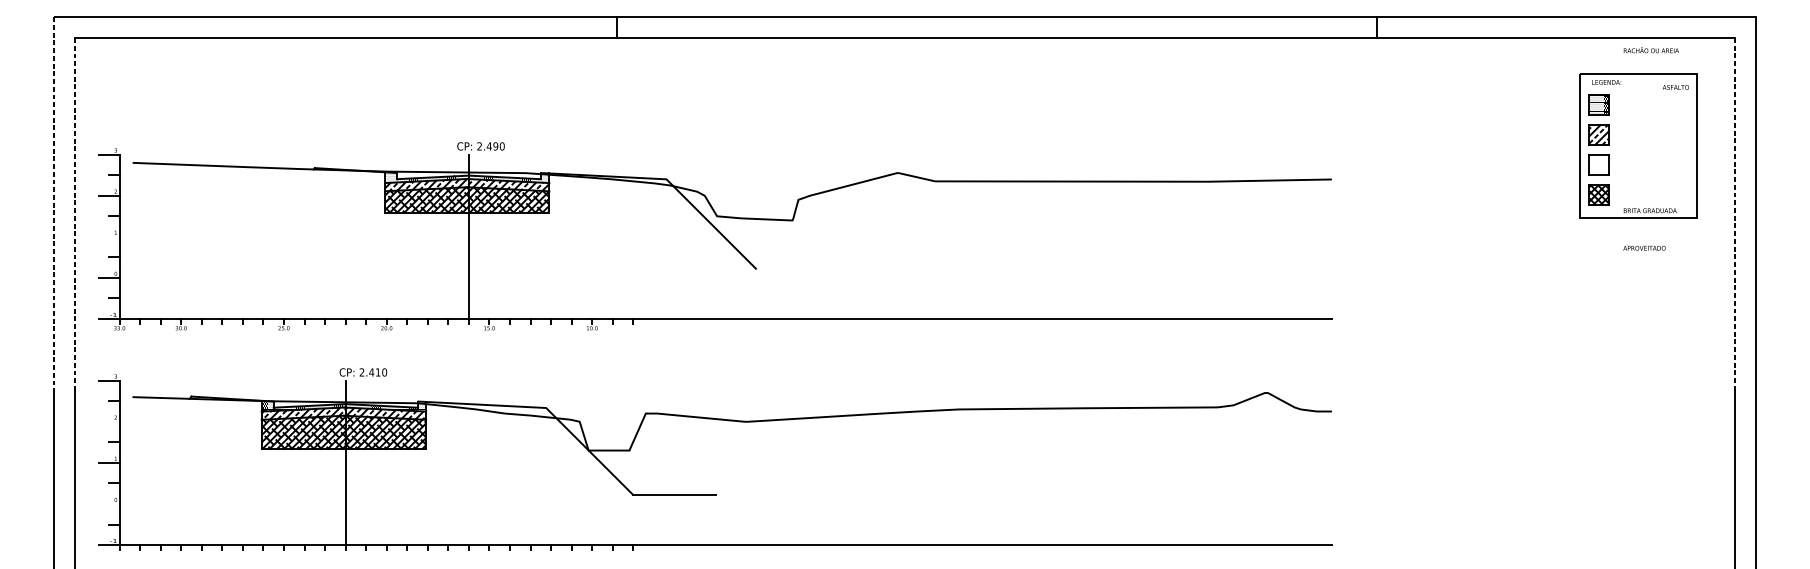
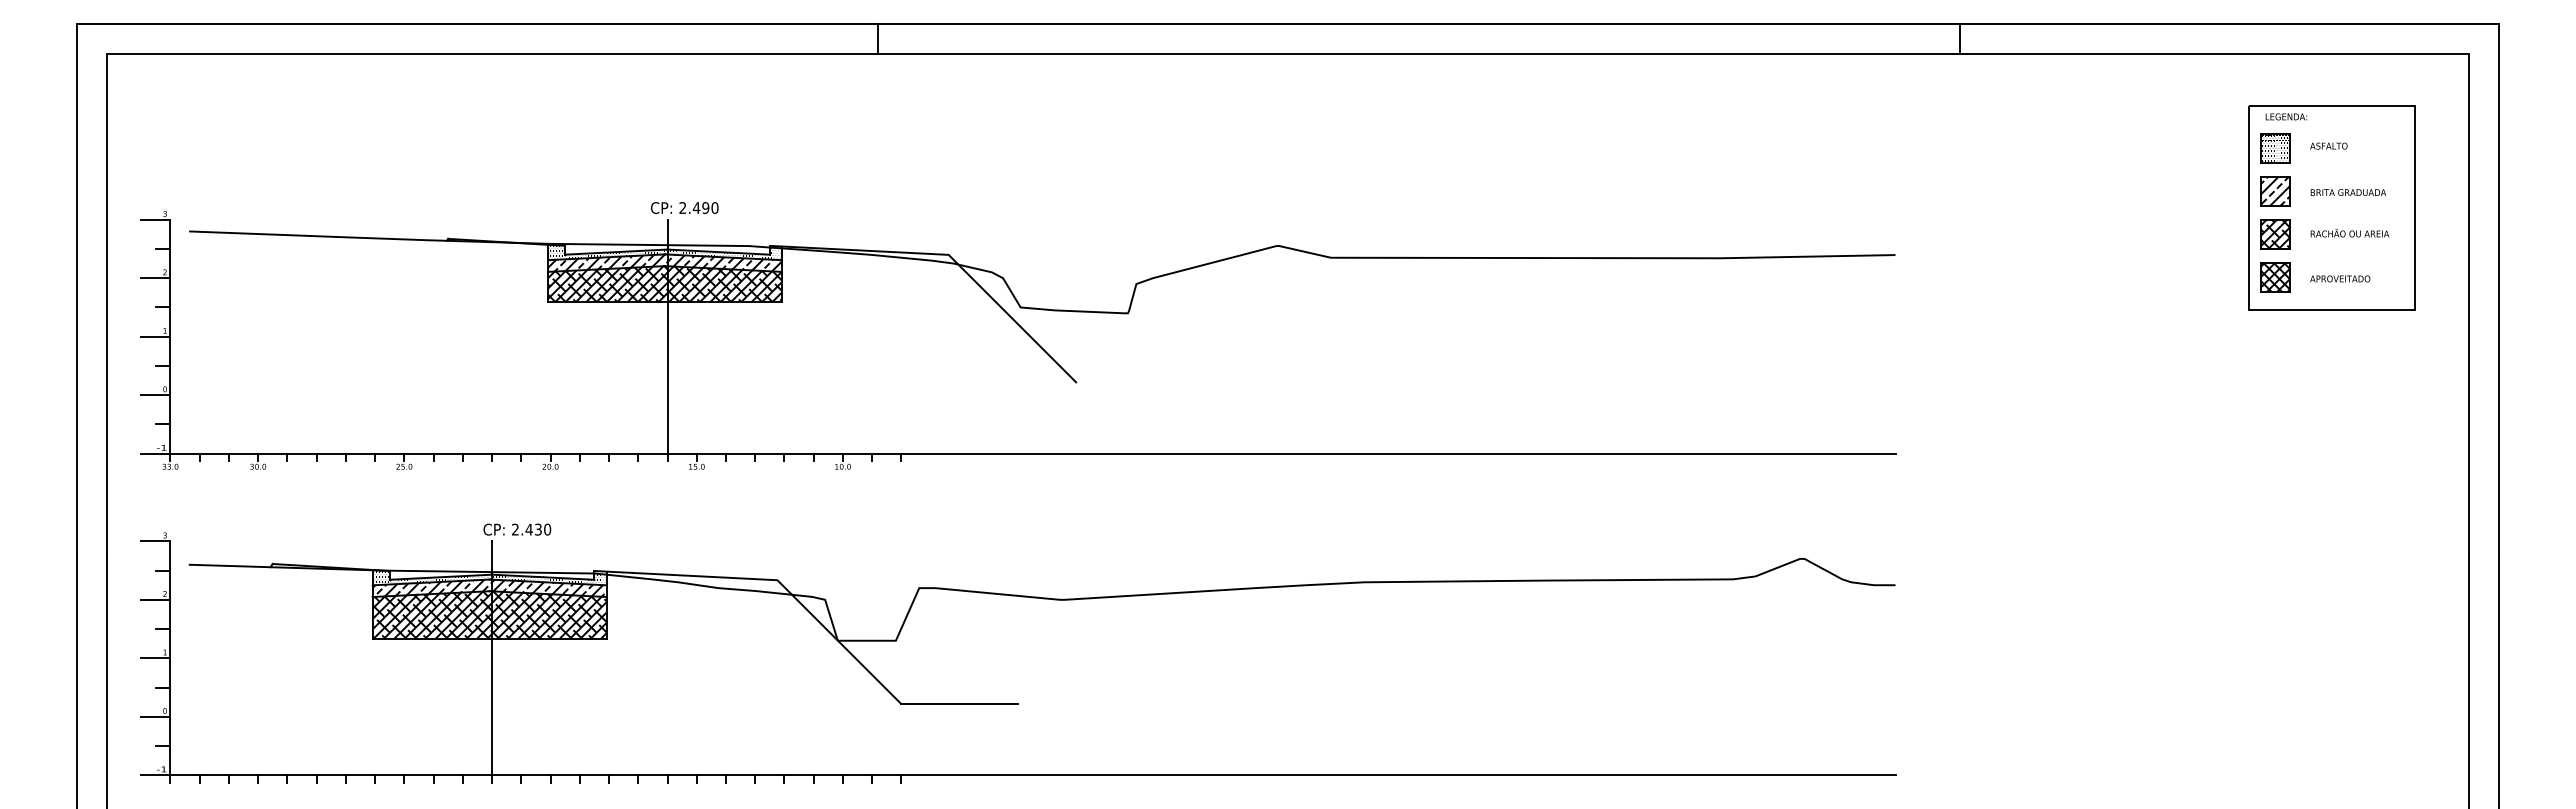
text: (1651, 50) -> (2349, 233), moved
text: (1675, 87) -> (2328, 145), moved
hatch: (1599, 165) -> (2275, 234), added
line: (54, 203) -> (77, 289), dashed -> solid
text: (1650, 210) -> (2348, 192), moved
line: (74, 214) -> (106, 304), dashed -> solid
line: (1735, 214) -> (2469, 304), dashed -> solid
line: (109, 236) -> (155, 336), added
text: (1644, 247) -> (2340, 278), moved
text: (378, 372) -> (538, 529), 2.410 -> 2.430
line: (109, 421) -> (155, 599), added
line: (109, 503) -> (155, 716), added

